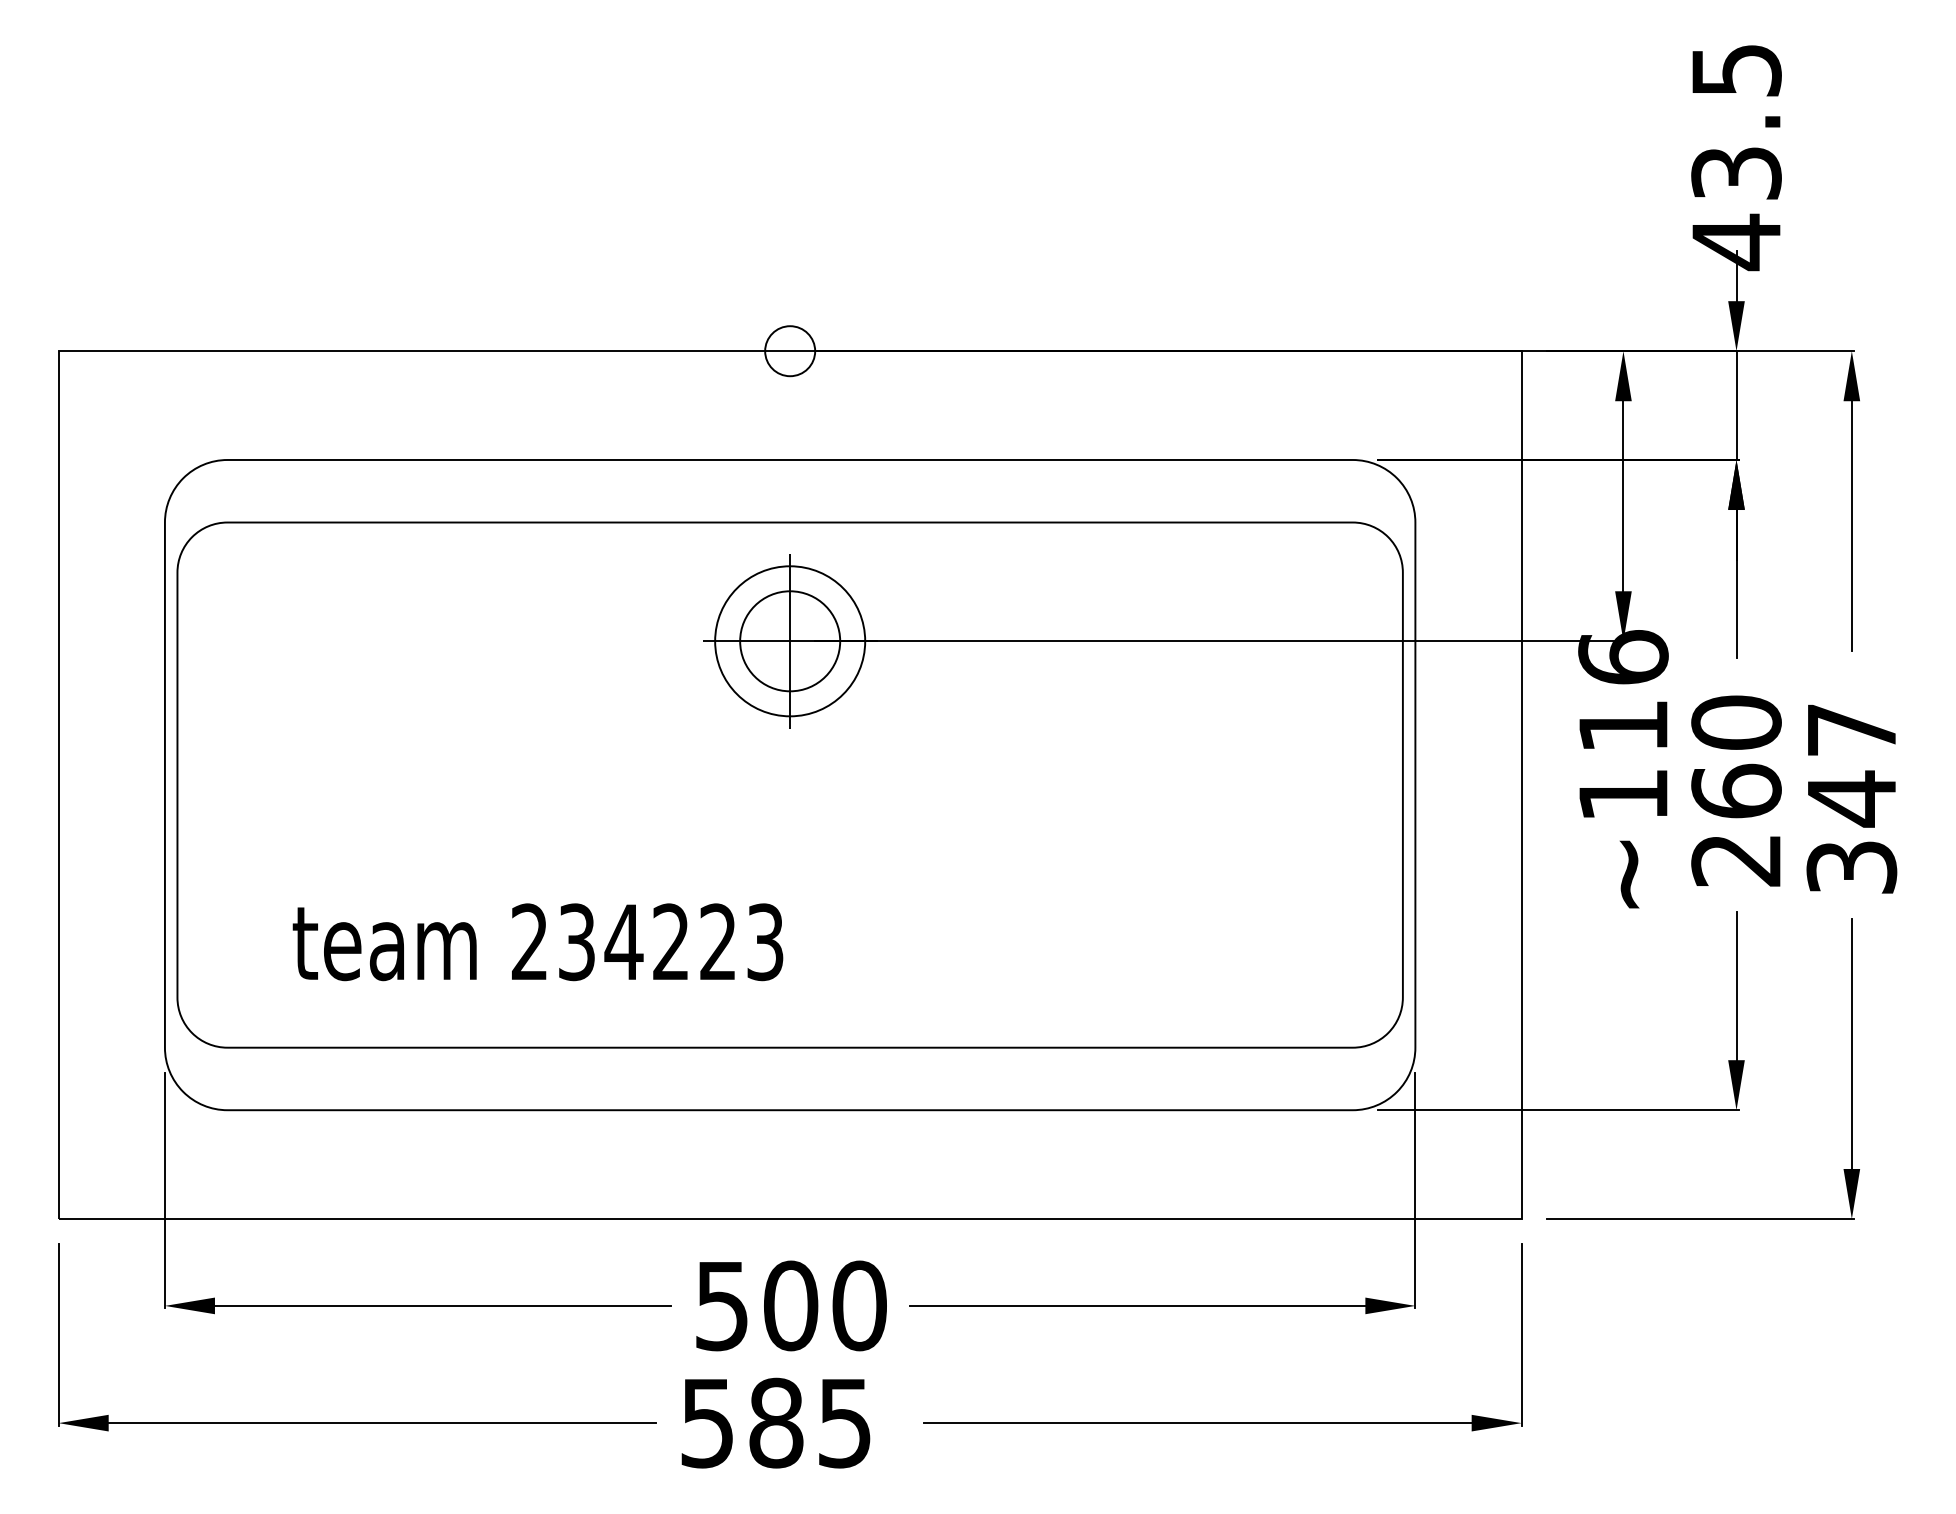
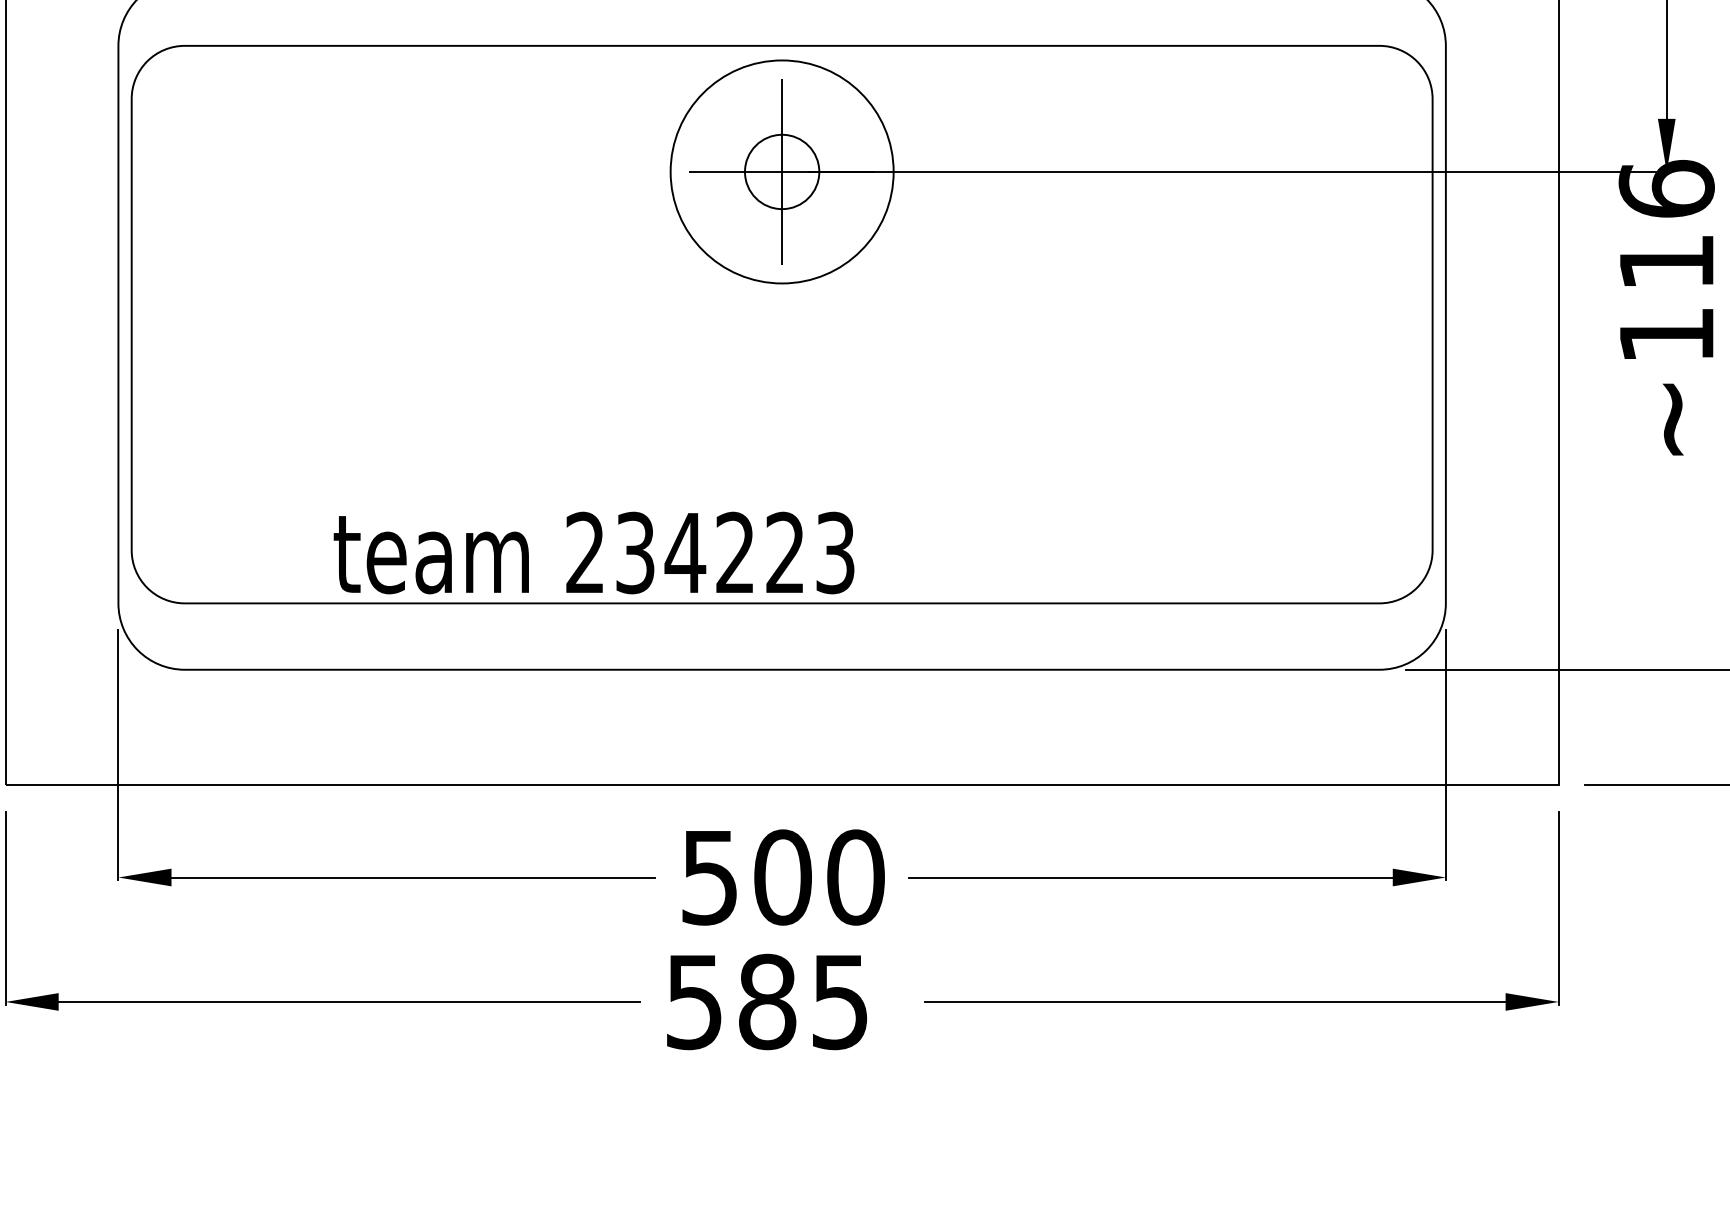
circle: (790, 641) -> (782, 172), size x0.7
circle: (790, 641) -> (782, 172), size x1.4
text: (537, 942) -> (593, 553), moved

